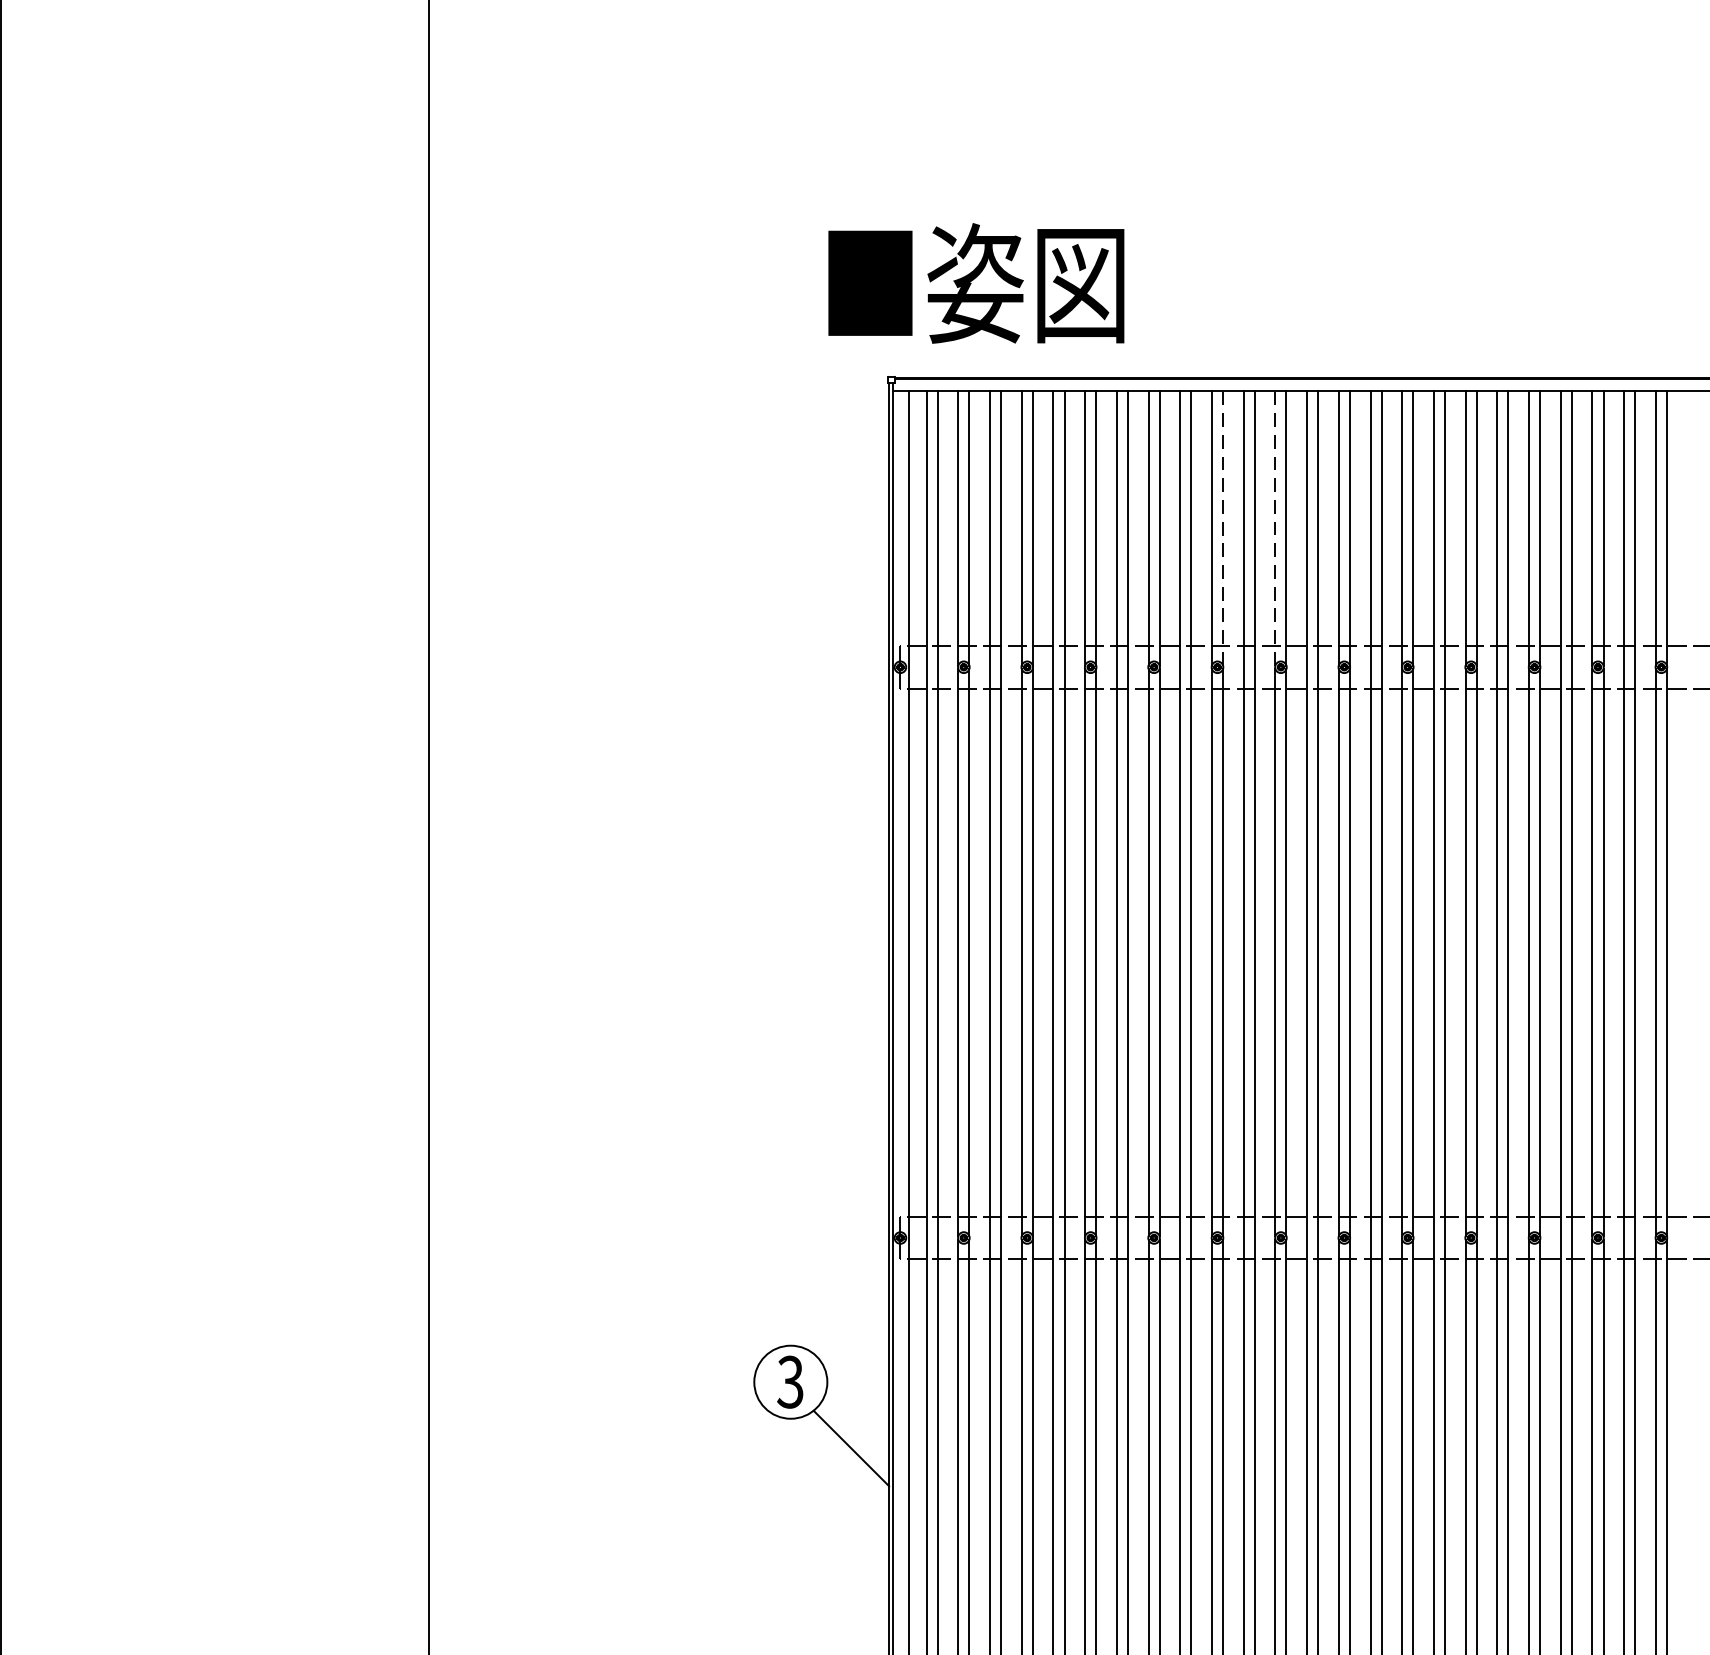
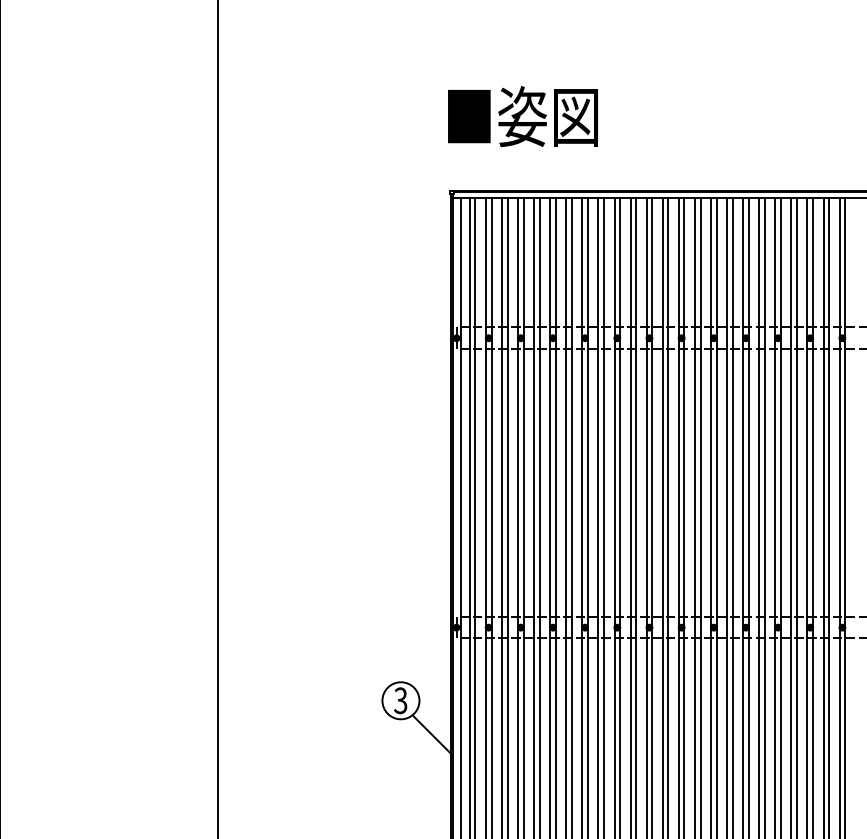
text: (975, 283) -> (522, 116), moved
line: (1223, 527) -> (620, 267), dashed -> solid
line: (1275, 527) -> (646, 267), dashed -> solid

